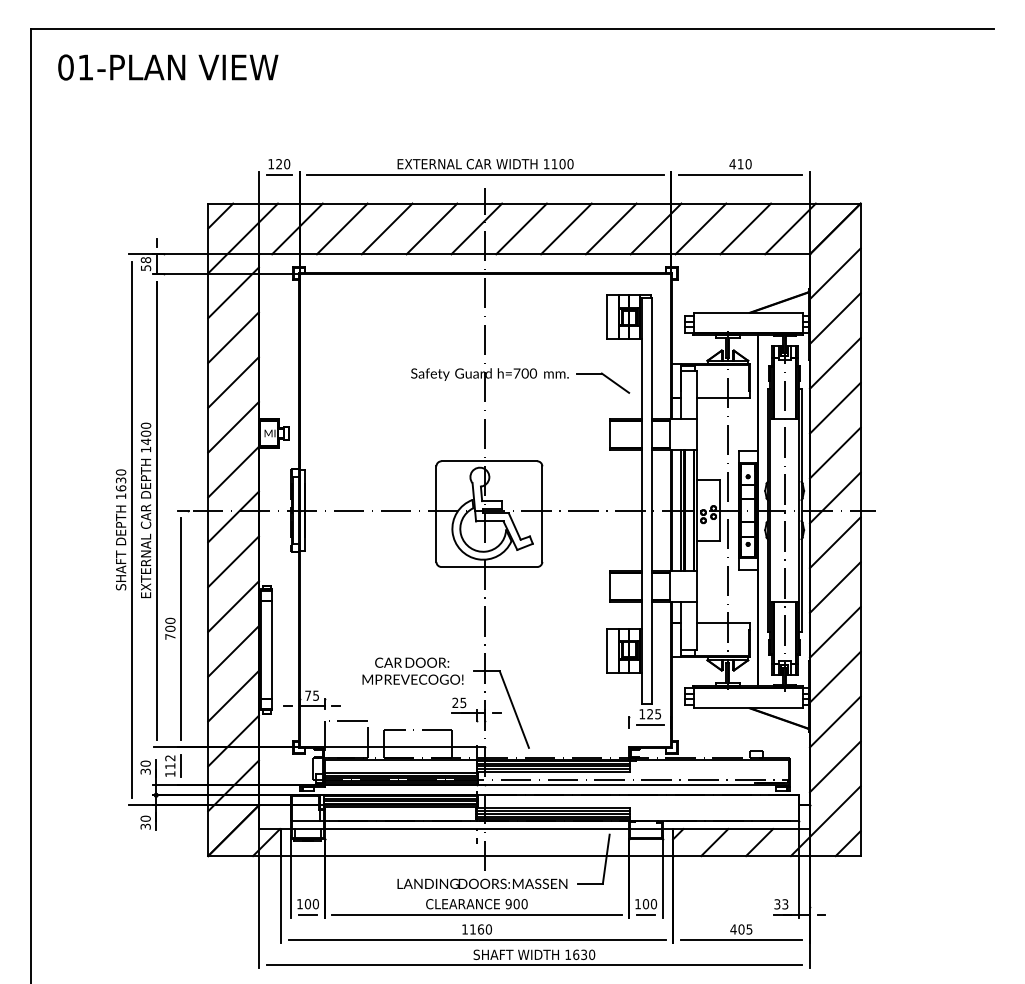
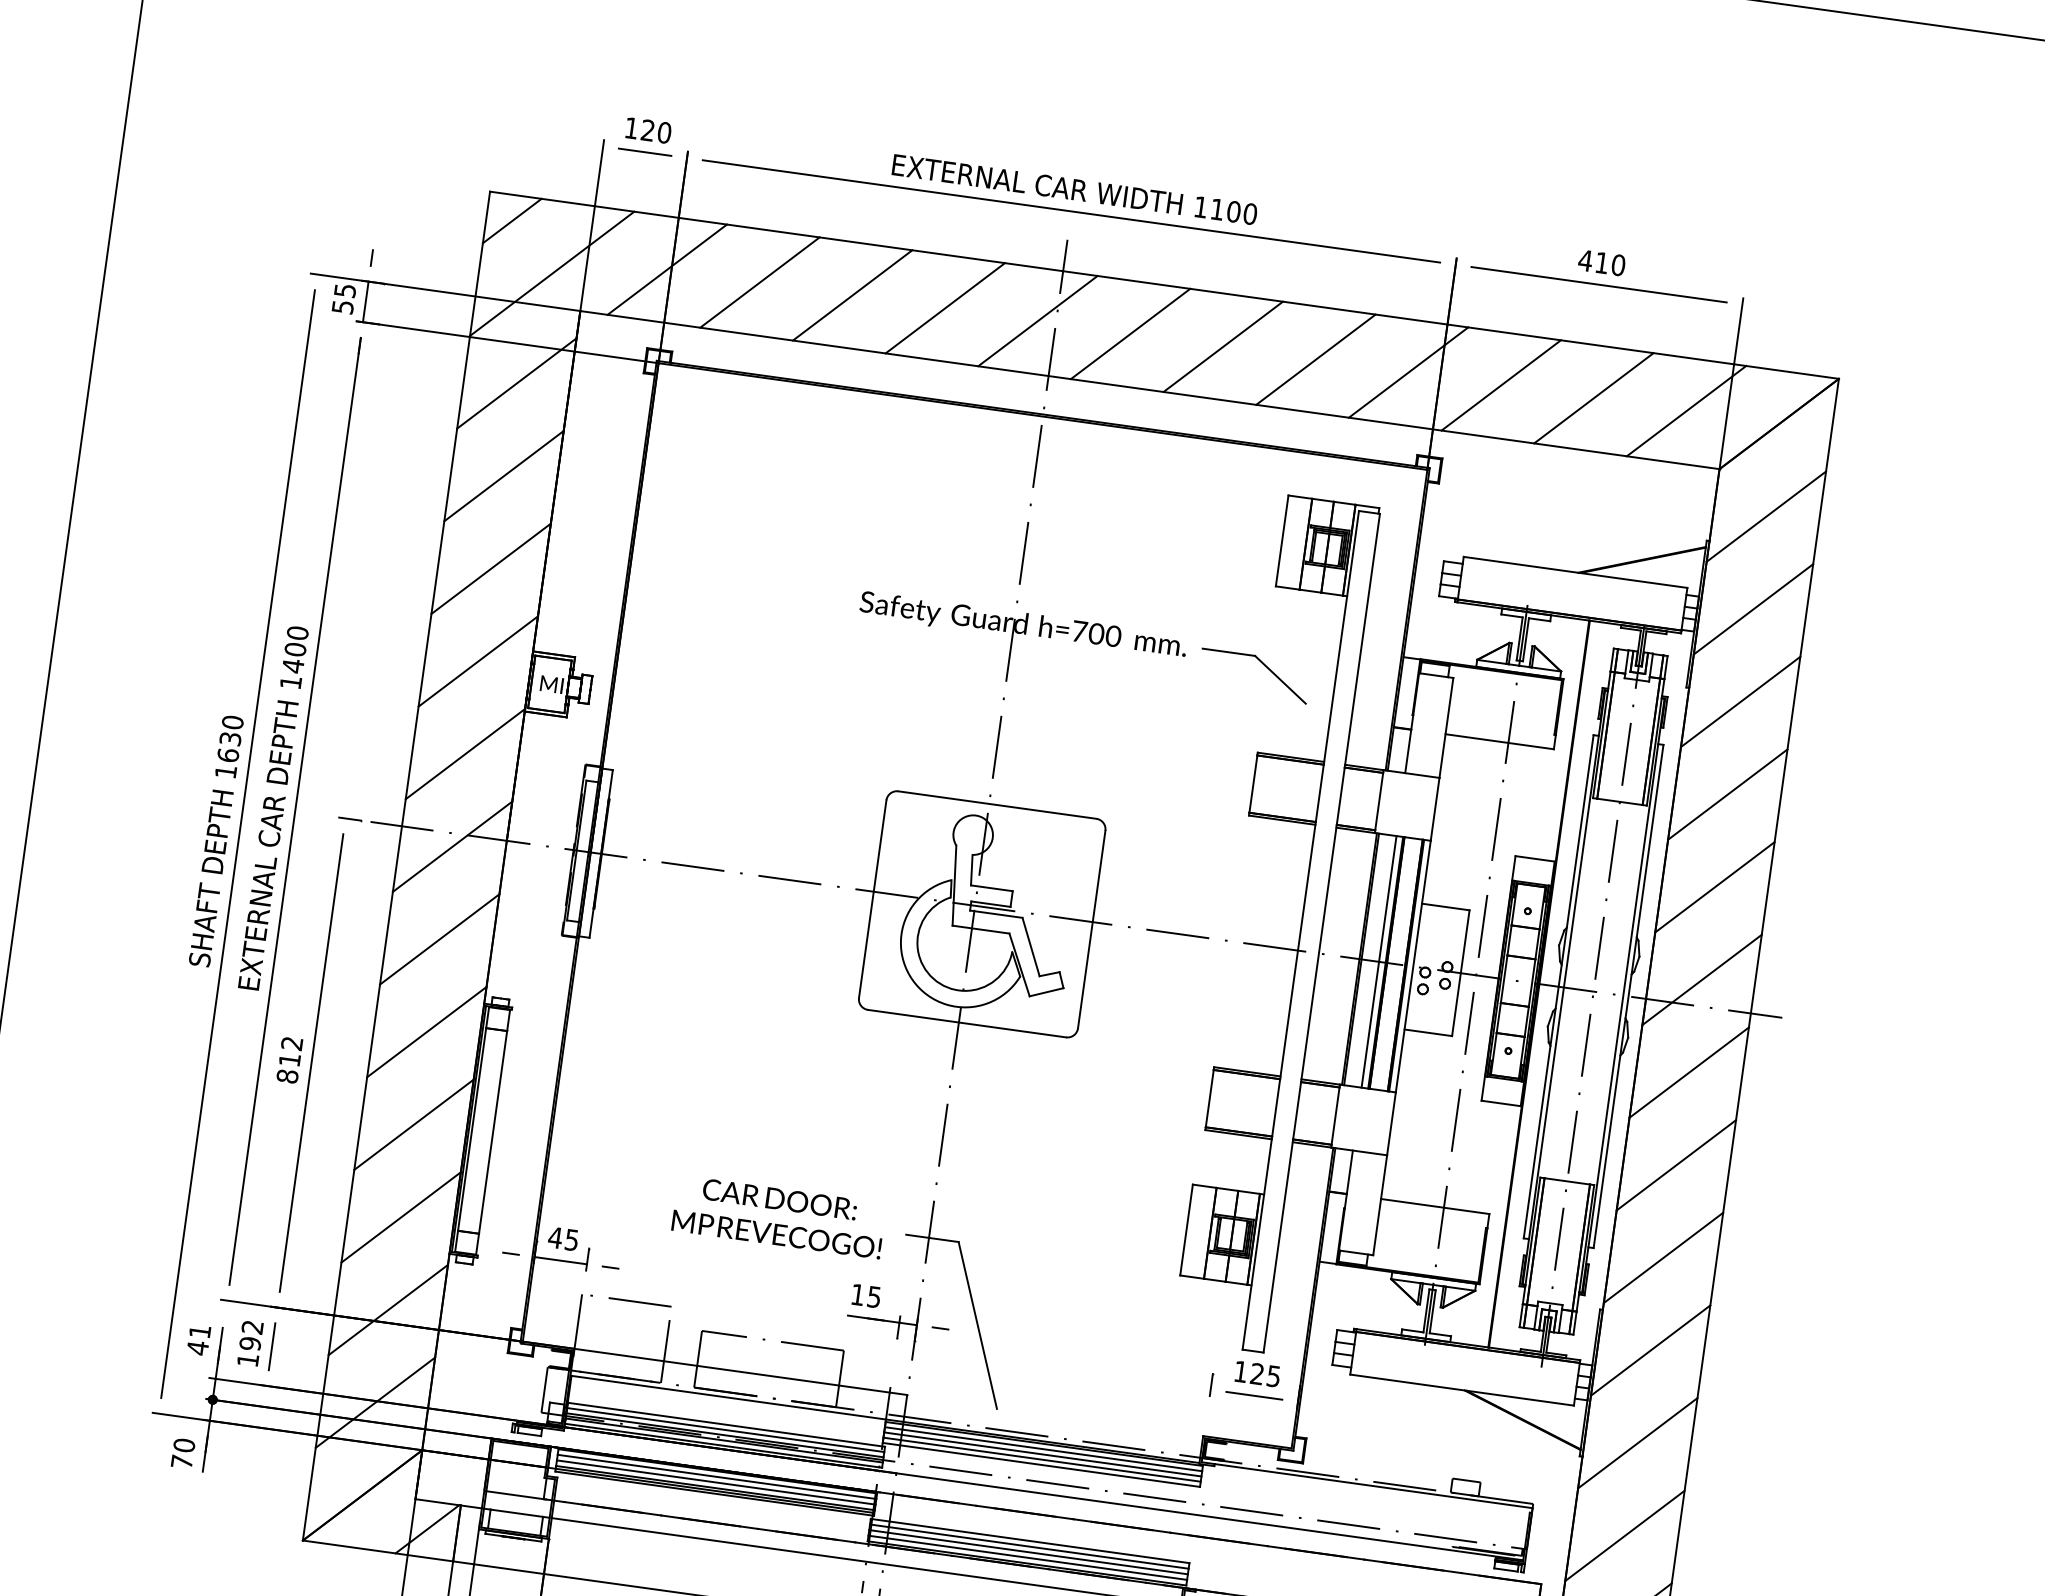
text: (145, 260) -> (344, 291), 58 -> 55
text: (170, 628) -> (290, 1059), 700 -> 812
text: (307, 695) -> (554, 1237), 75 -> 45
text: (455, 702) -> (858, 1293), 25 -> 15
text: (170, 766) -> (250, 1344), 112 -> 192
text: (145, 767) -> (198, 1339), 30 -> 41
text: (145, 826) -> (181, 1461), 30 -> 70

